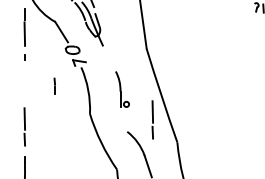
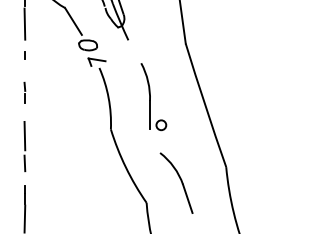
line: (54, 85) -> (24, 91), moved
part: (122, 89) -> (153, 97), size x1.43
line: (152, 119) -> (193, 136), removed

